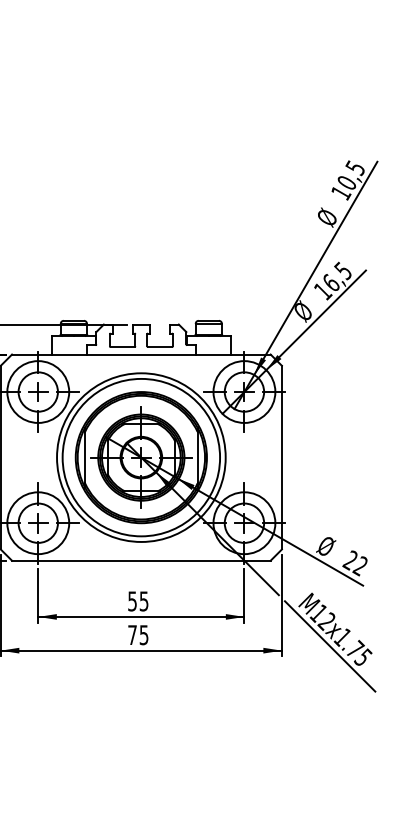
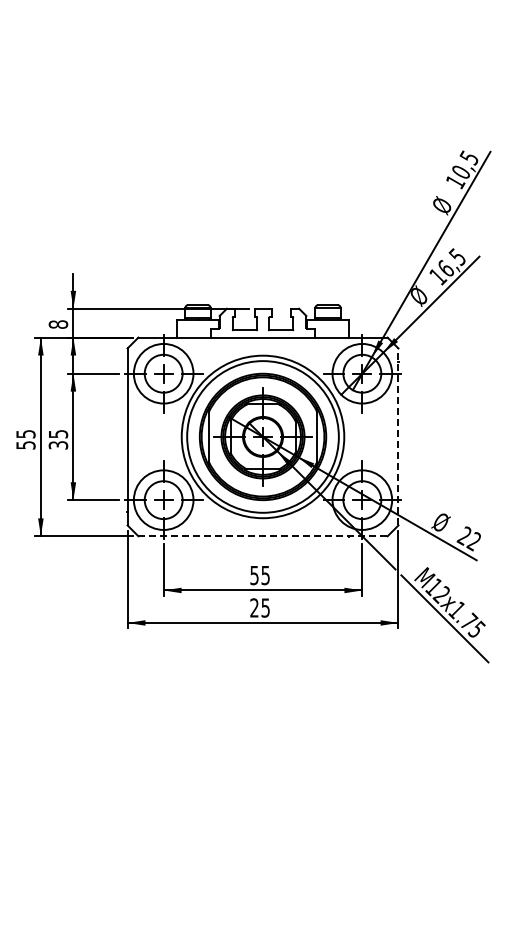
line: (281, 457) -> (398, 436), solid -> dashed
line: (141, 560) -> (263, 536), solid -> dashed
text: (132, 634) -> (254, 607), 75 -> 25

